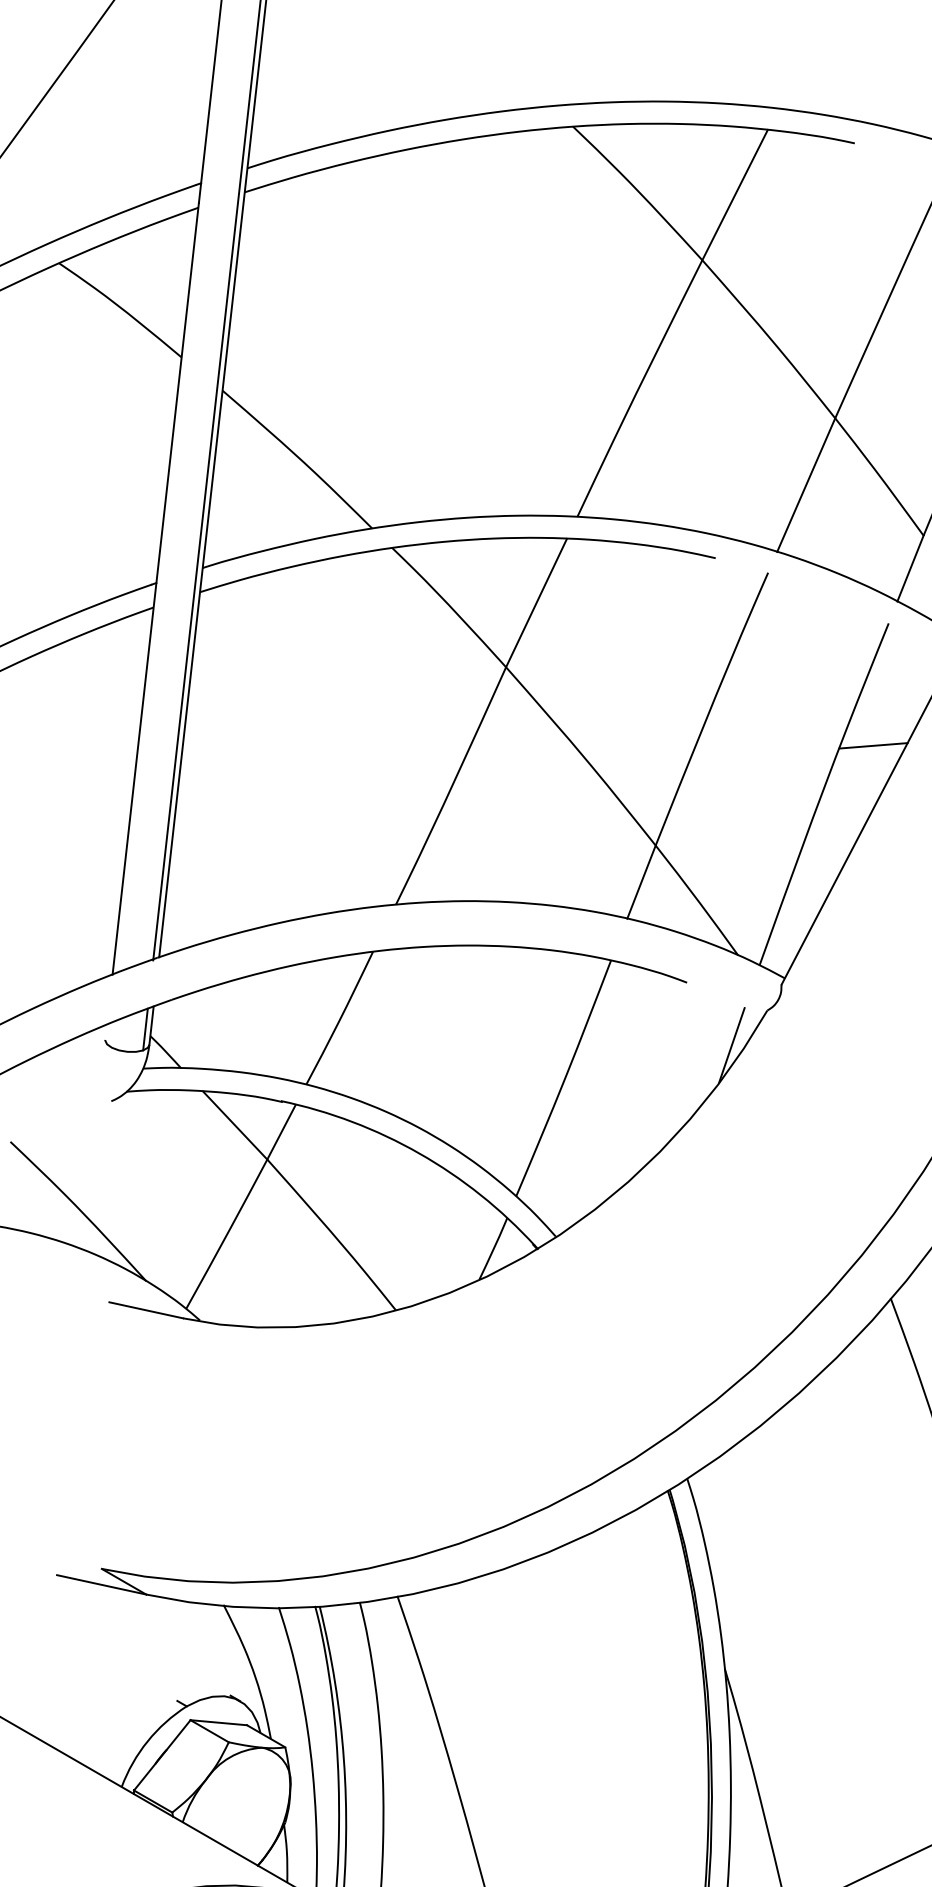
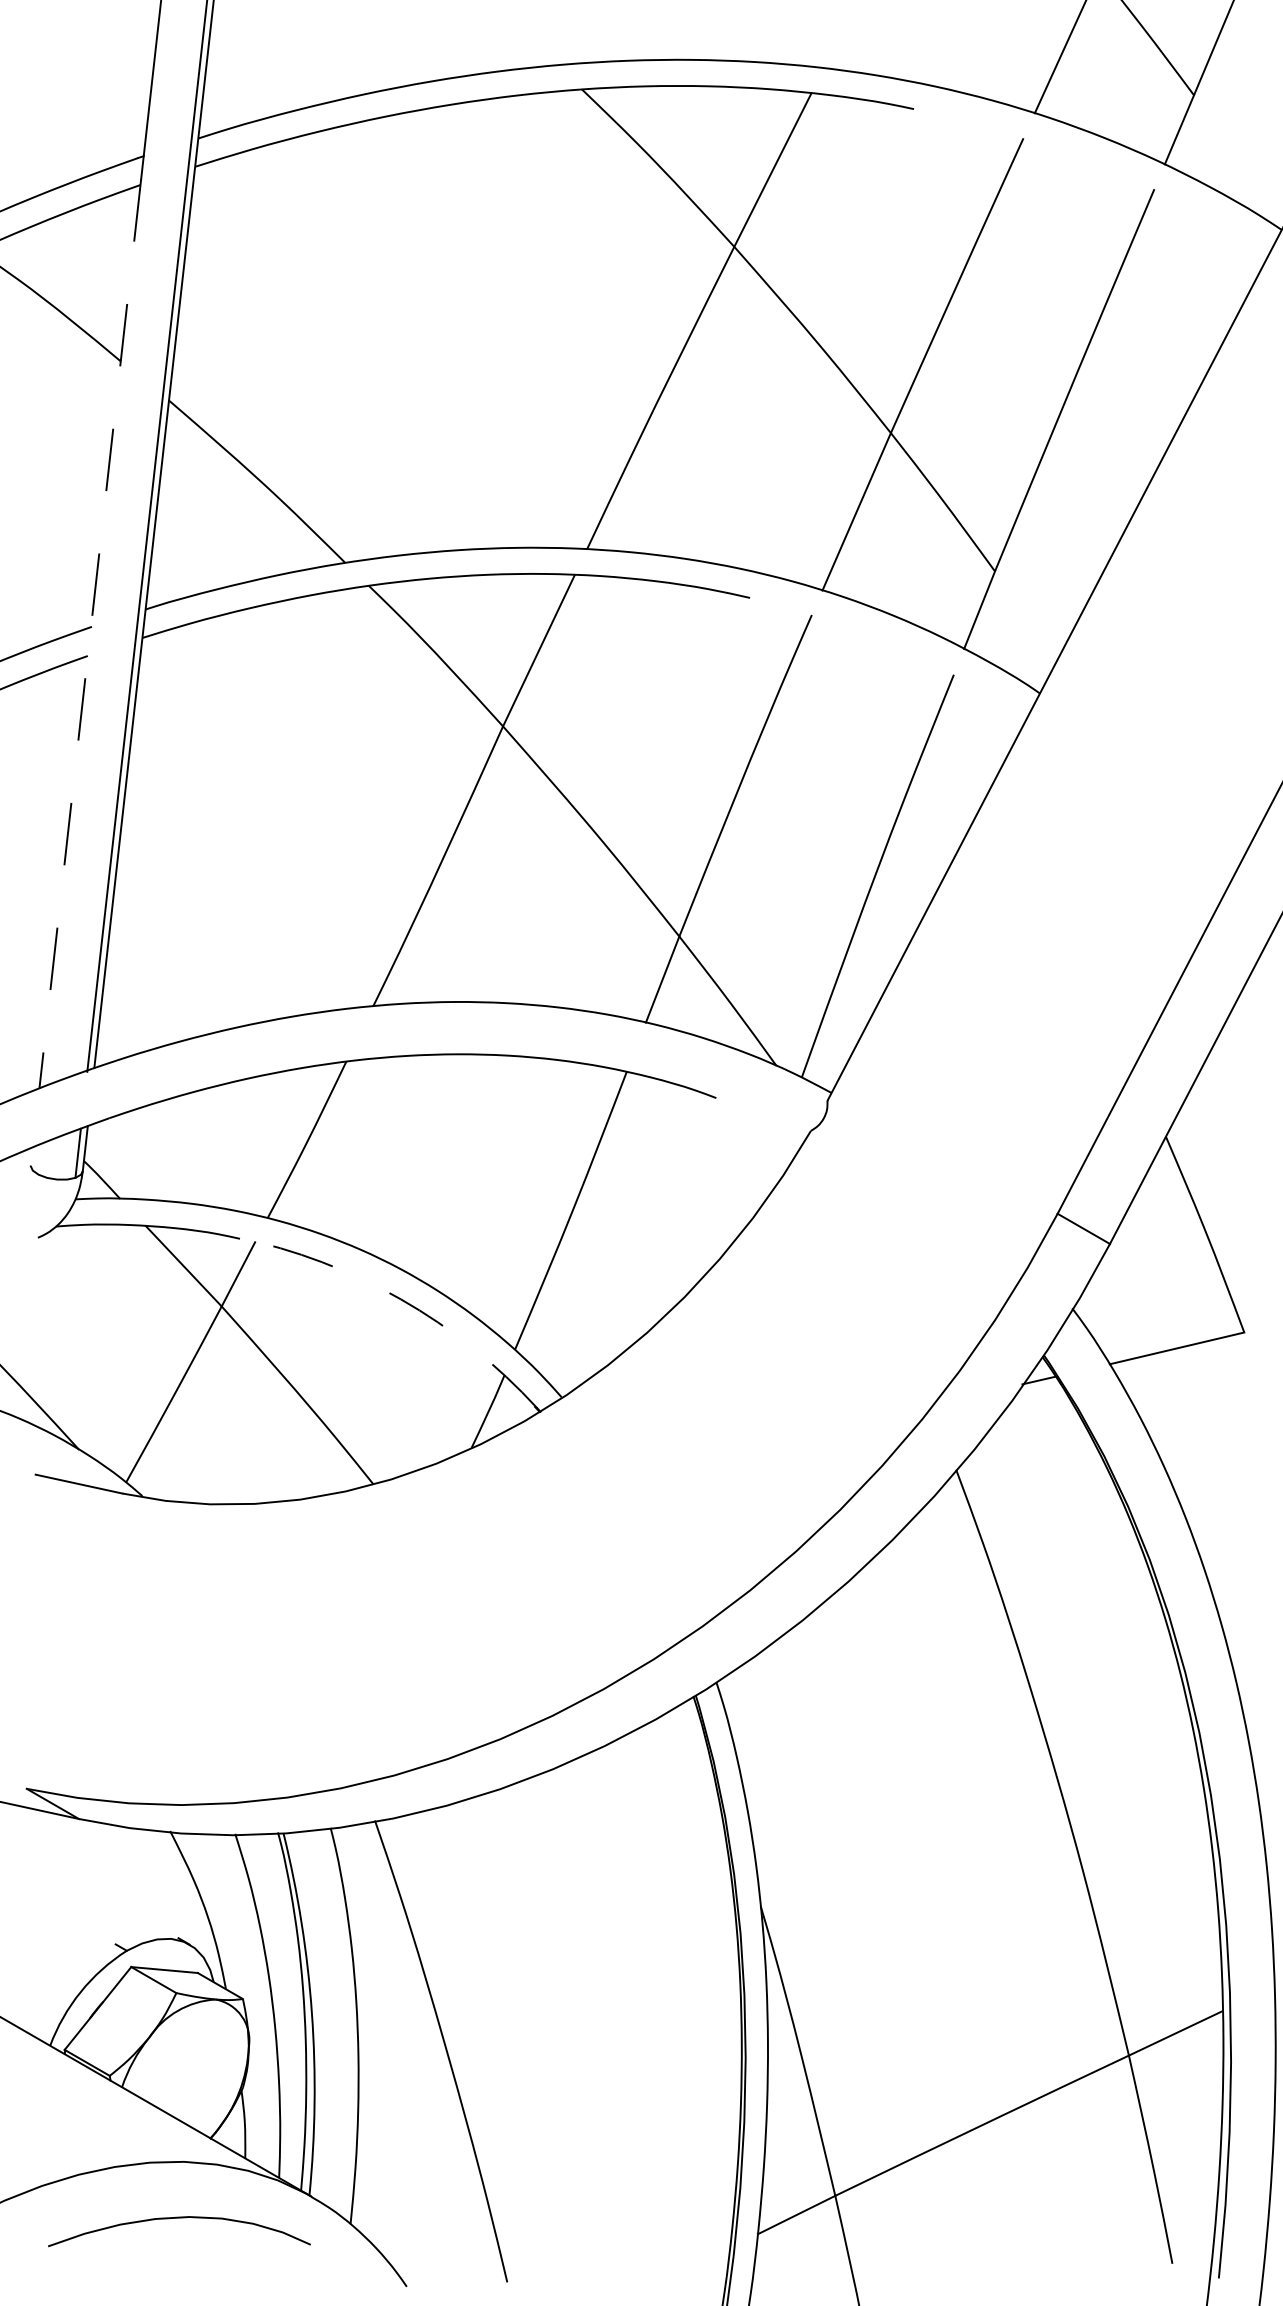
line: (155, 588) -> (90, 633), solid -> dashed
line: (873, 745) -> (935, 818), removed
line: (731, 1045) -> (768, 1172), removed
arc: (419, 1153) -> (400, 1299), solid -> dashed

